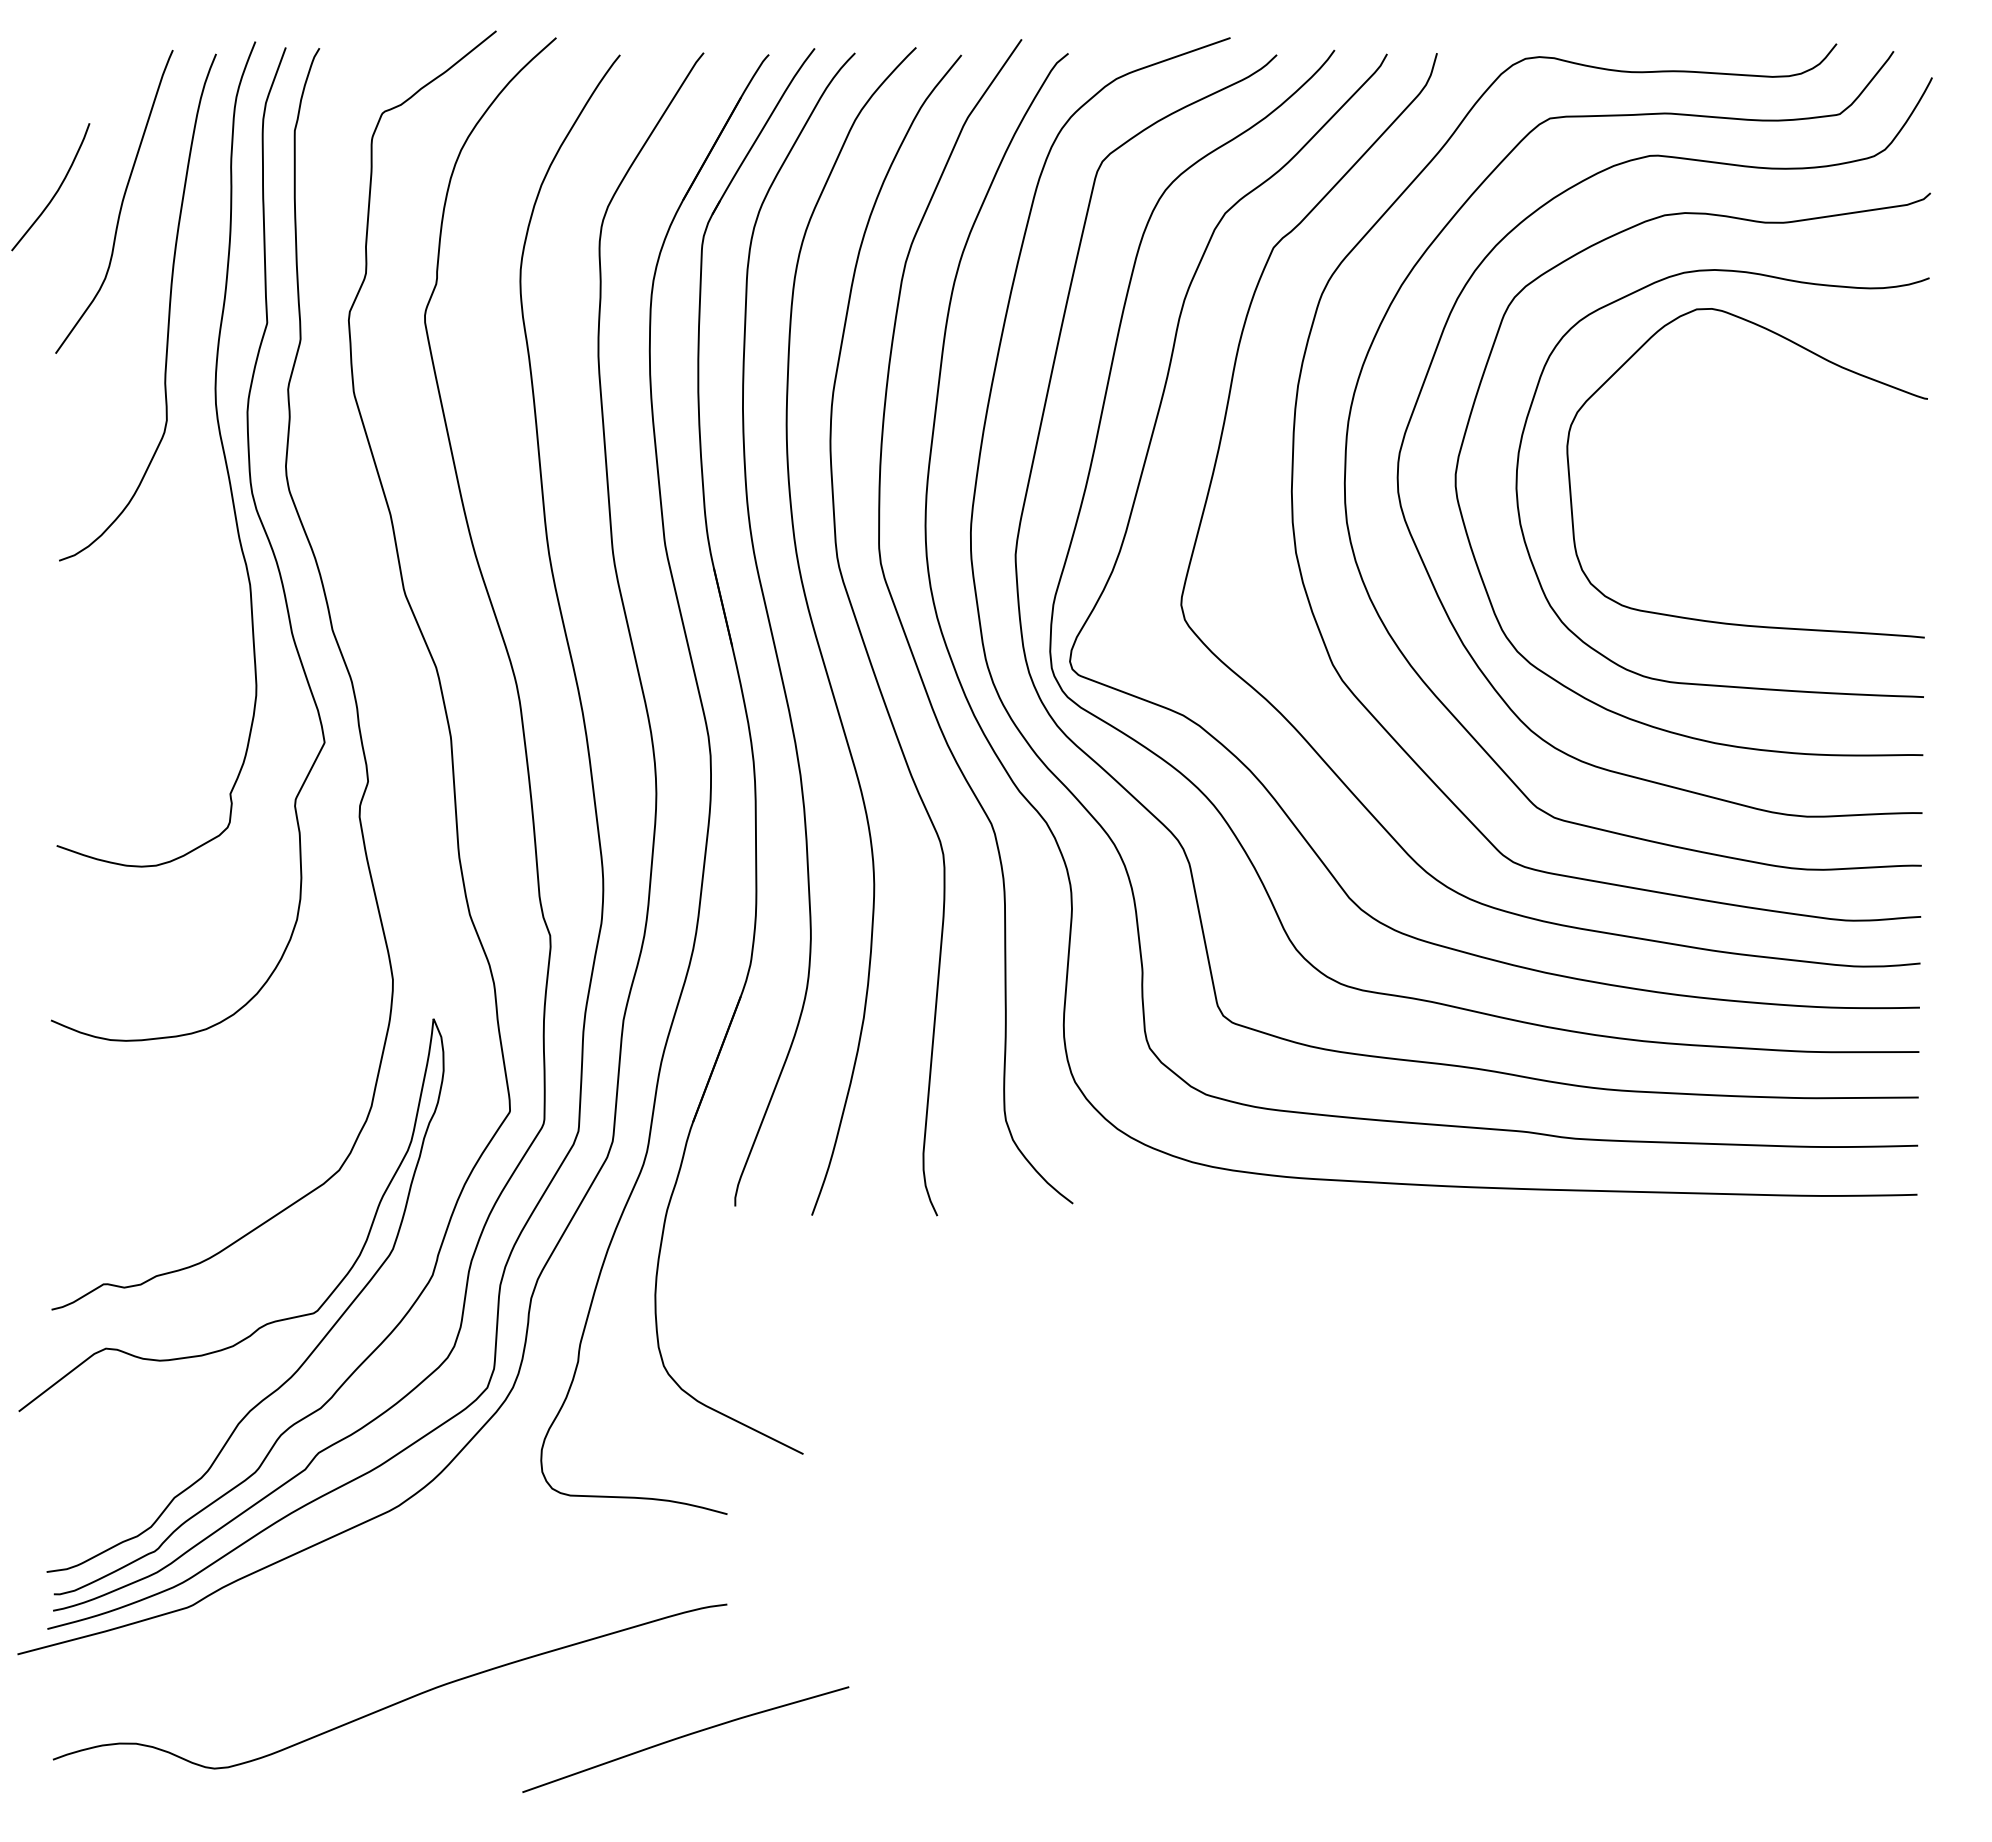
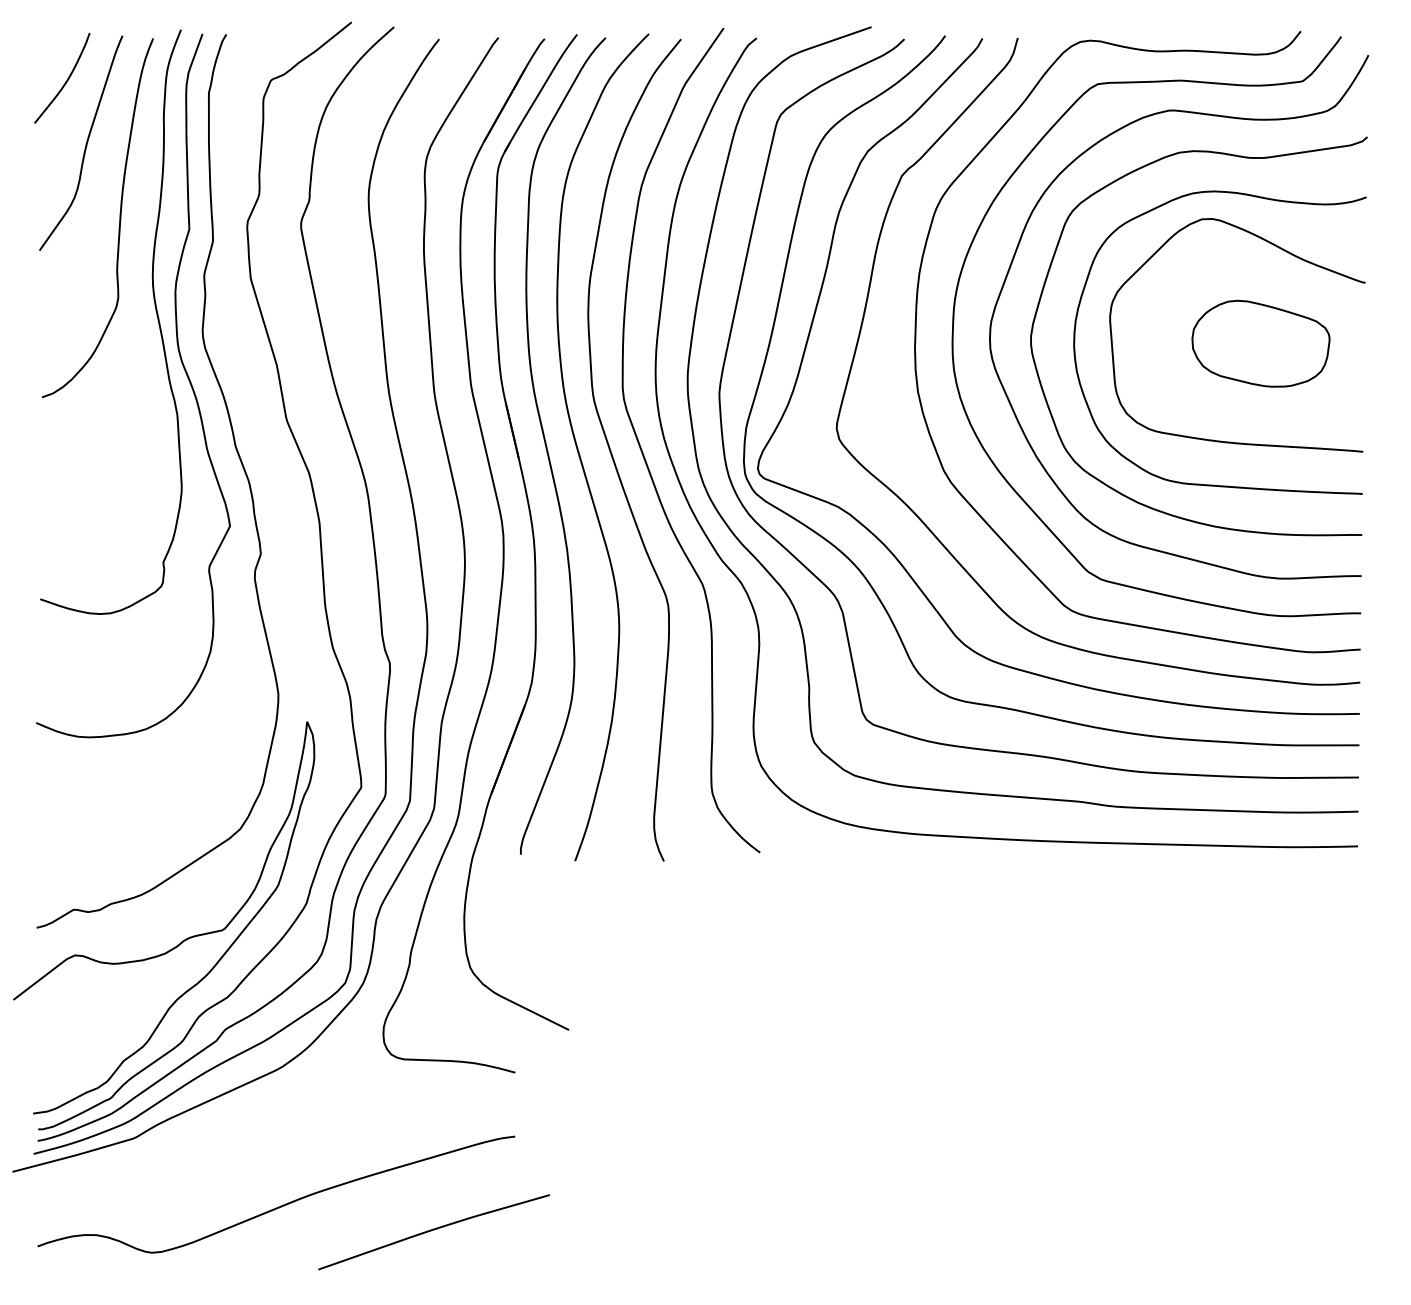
curve: (56, 190) -> (66, 80), moved
part: (1779, 484) -> (1260, 343), added
curve: (683, 1737) -> (432, 1230), moved

